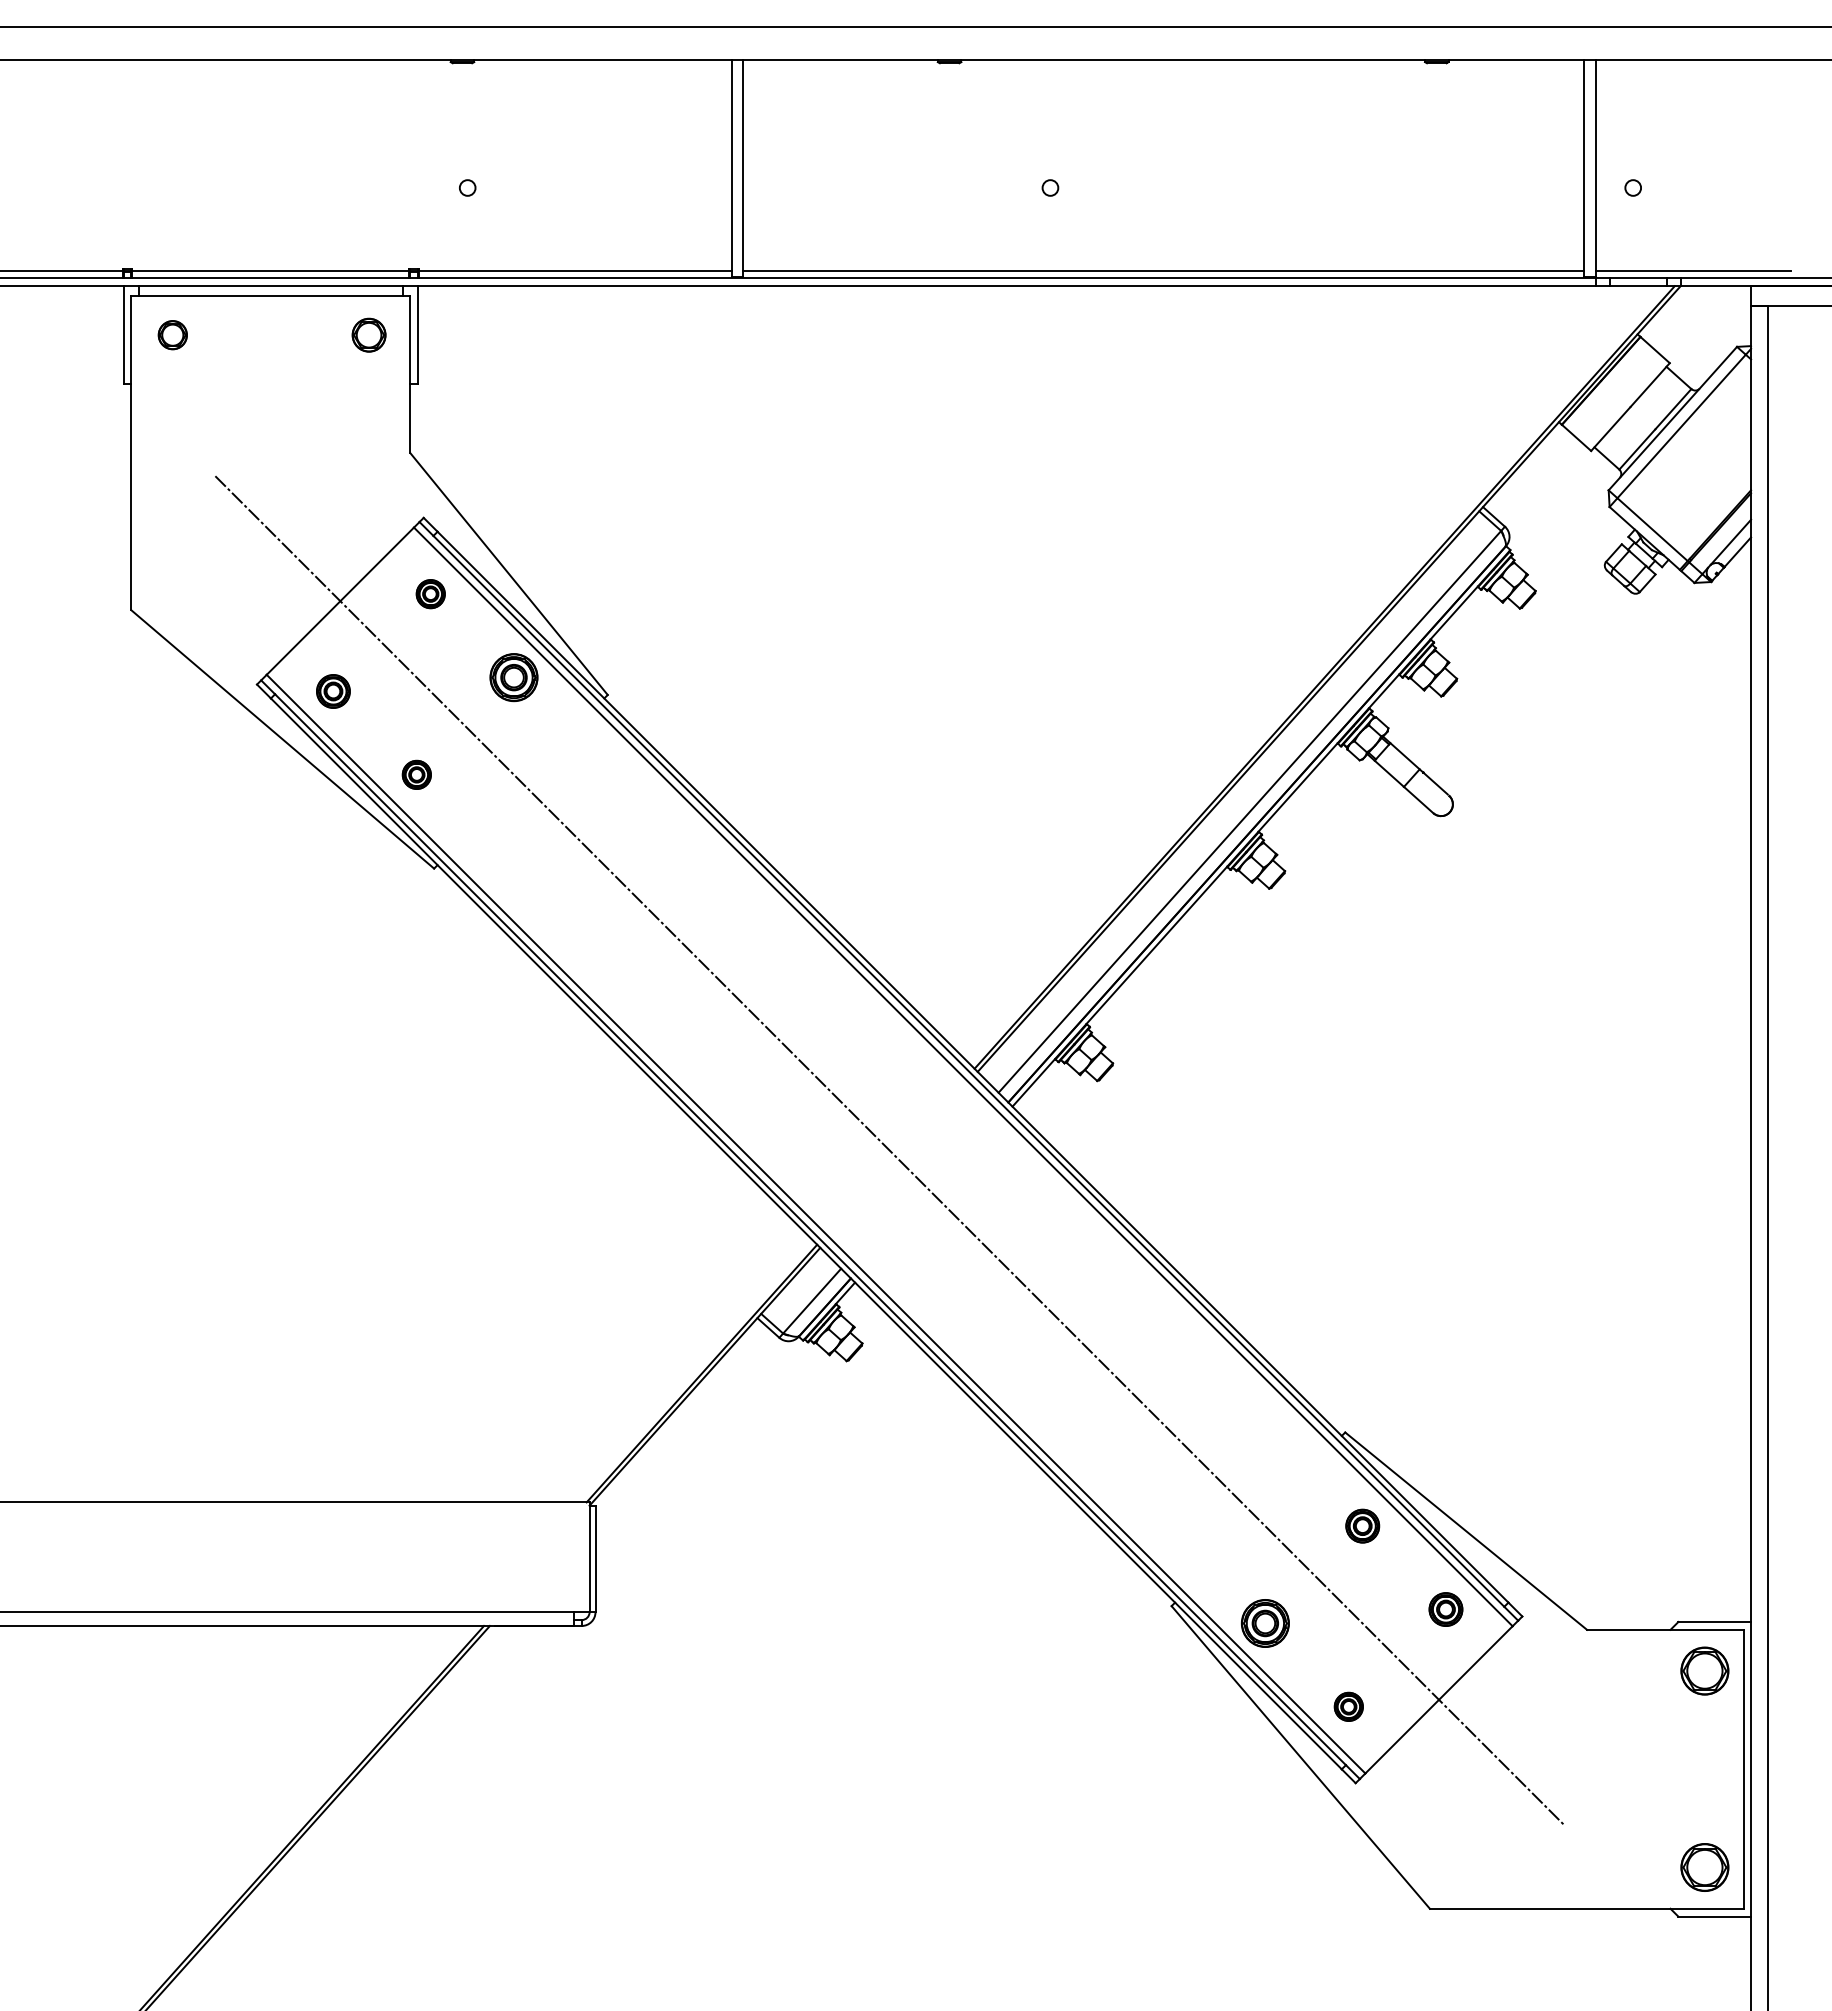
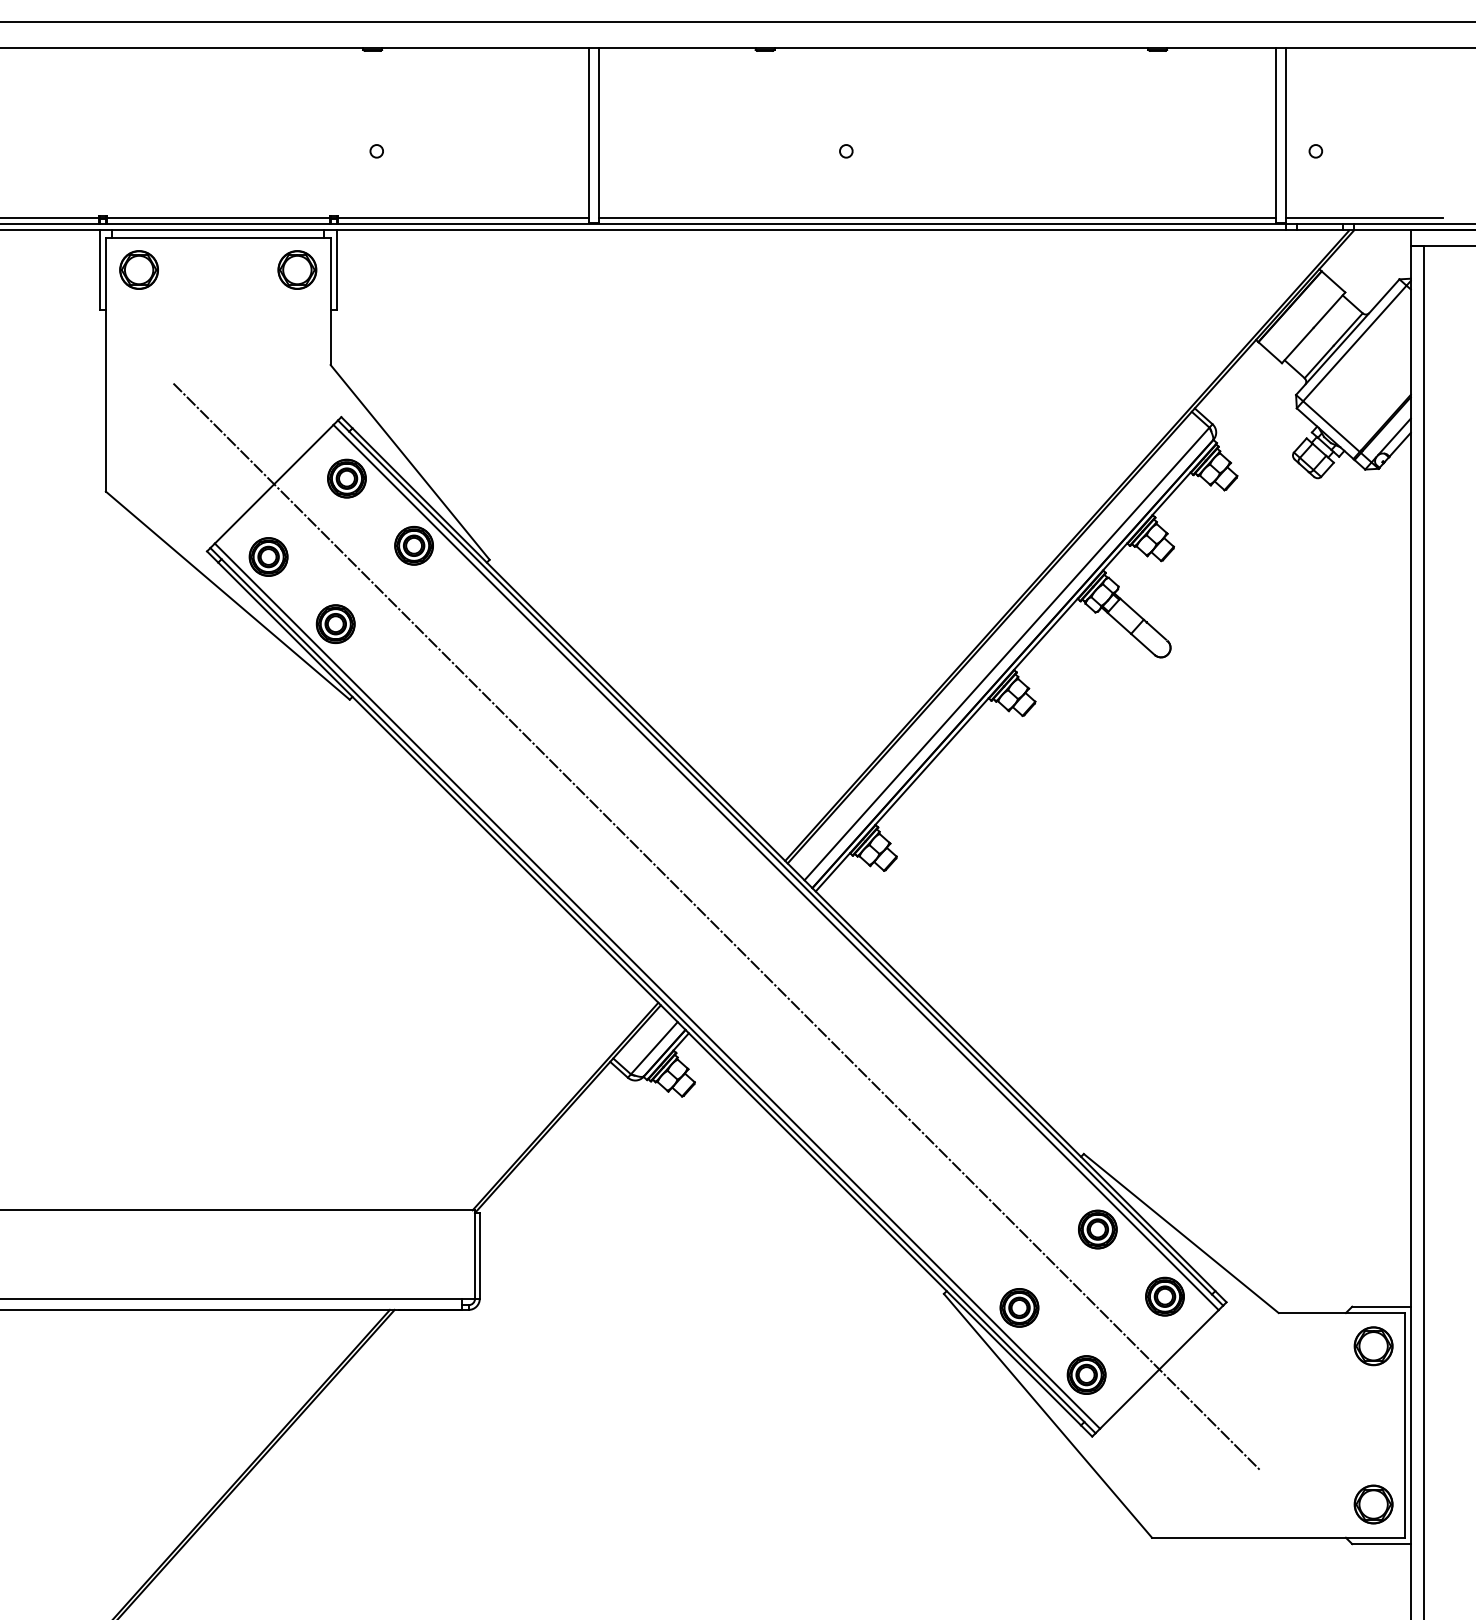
part: (172, 334) -> (138, 269), size x1.67
part: (368, 334) -> (296, 269), size x1.43
part: (430, 593) -> (346, 478), size x1.67
part: (333, 691) -> (268, 557), size x1.43
part: (416, 774) -> (335, 623), size x1.67
part: (1362, 1525) -> (1097, 1228), size x1.43
part: (1445, 1609) -> (1164, 1296), size x1.43
part: (1348, 1706) -> (1086, 1374), size x1.67

